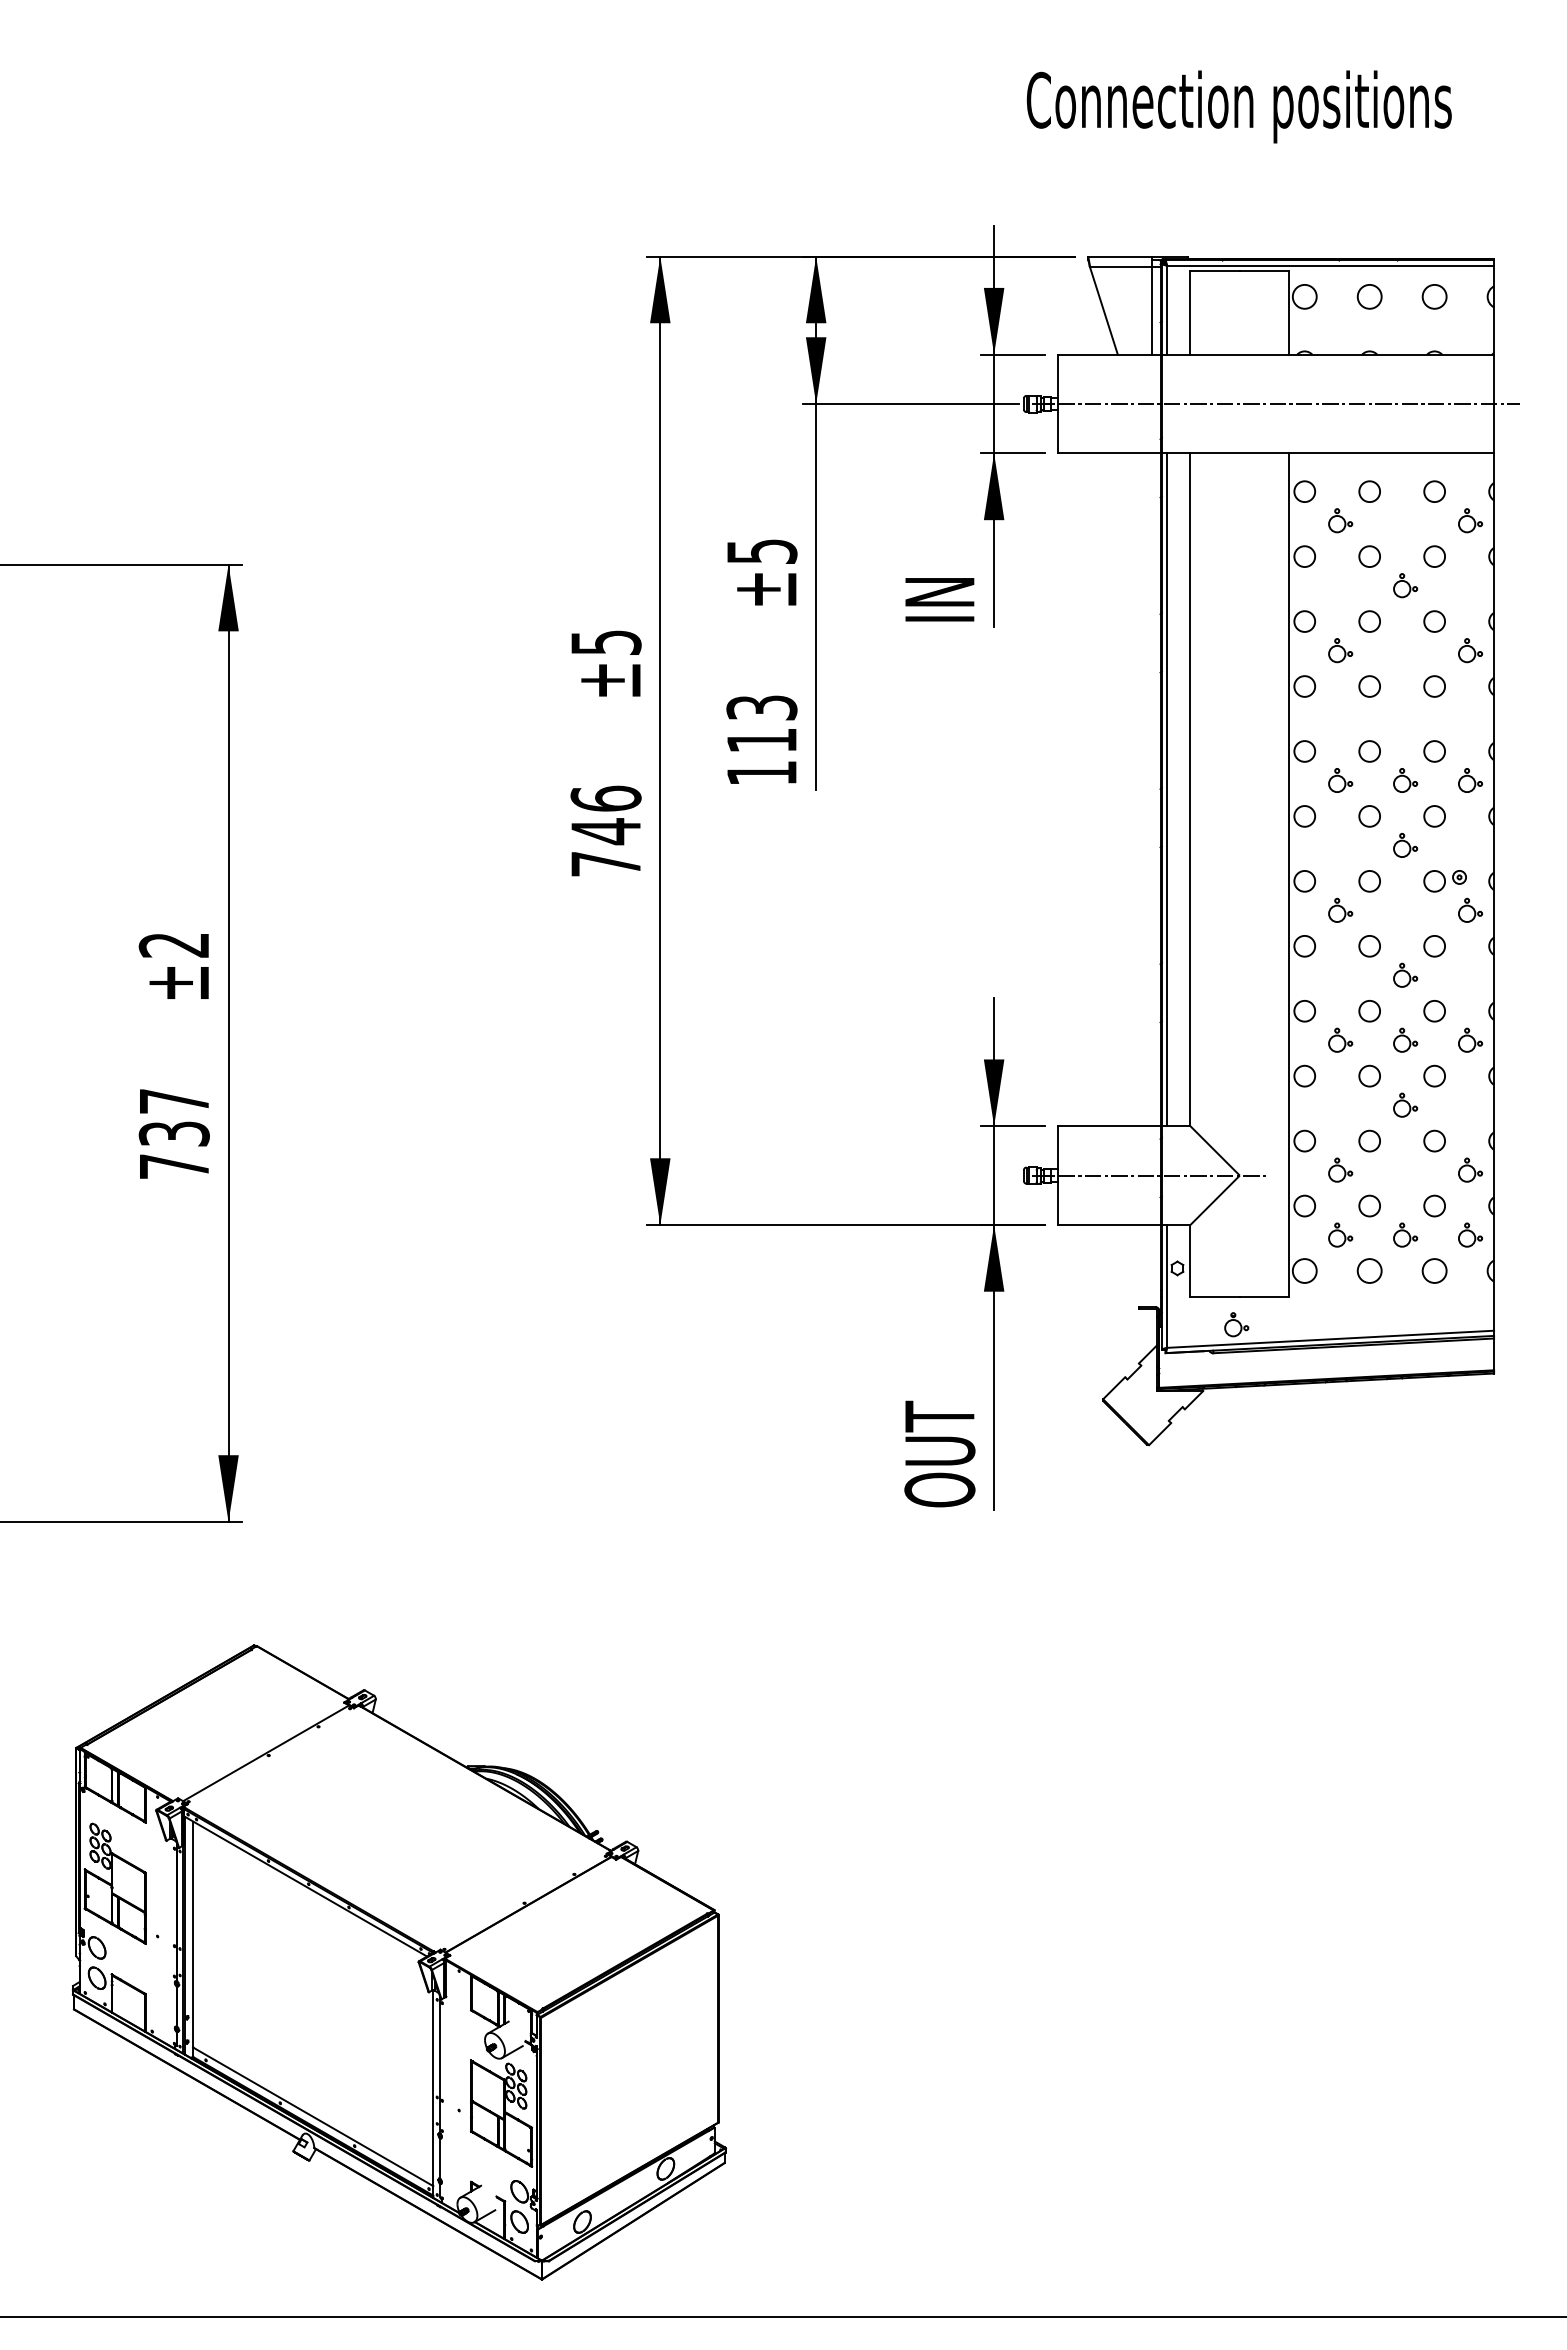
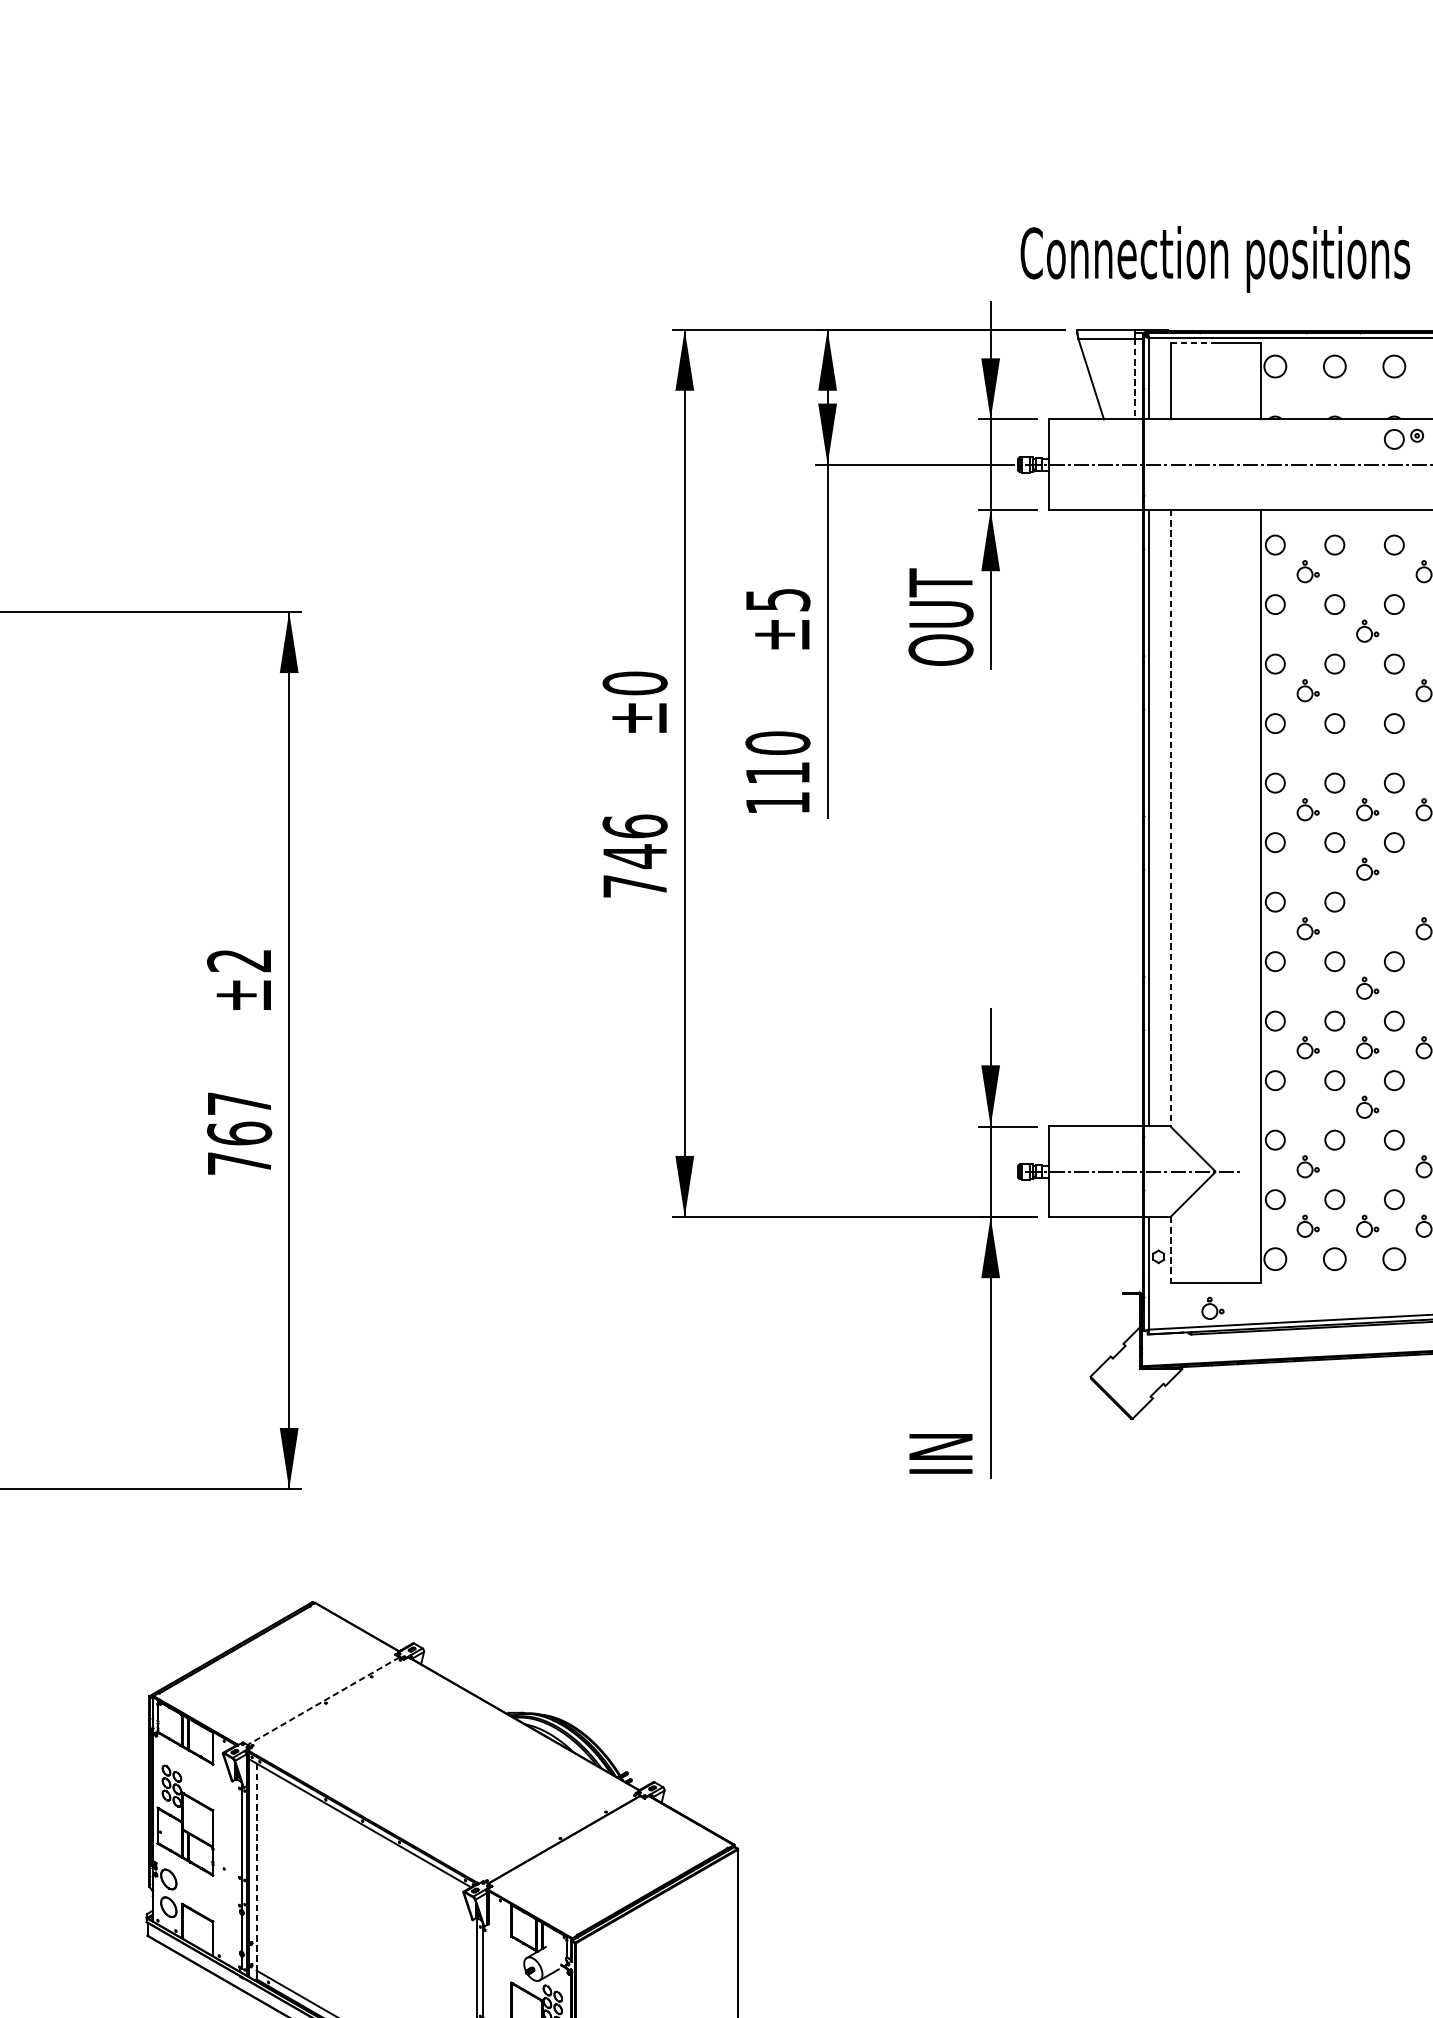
text: (1238, 106) -> (1214, 259), moved
line: (1215, 270) -> (1193, 342), solid -> dashed
line: (1151, 310) -> (1134, 379), solid -> dashed
text: (939, 570) -> (940, 617), IN -> OUT
text: (605, 642) -> (634, 683), ±5 -> ±0
text: (761, 707) -> (777, 742), 113 -> 110
line: (1190, 790) -> (1170, 818), solid -> dashed
part: (1444, 881) -> (1403, 439), moved
text: (173, 1133) -> (238, 1133), 737 -> 767
line: (1190, 1261) -> (1170, 1250), solid -> dashed
text: (939, 1453) -> (940, 1426), OUT -> IN
line: (266, 1753) -> (323, 1701), solid -> dashed
line: (193, 1934) -> (257, 1867), solid -> dashed

